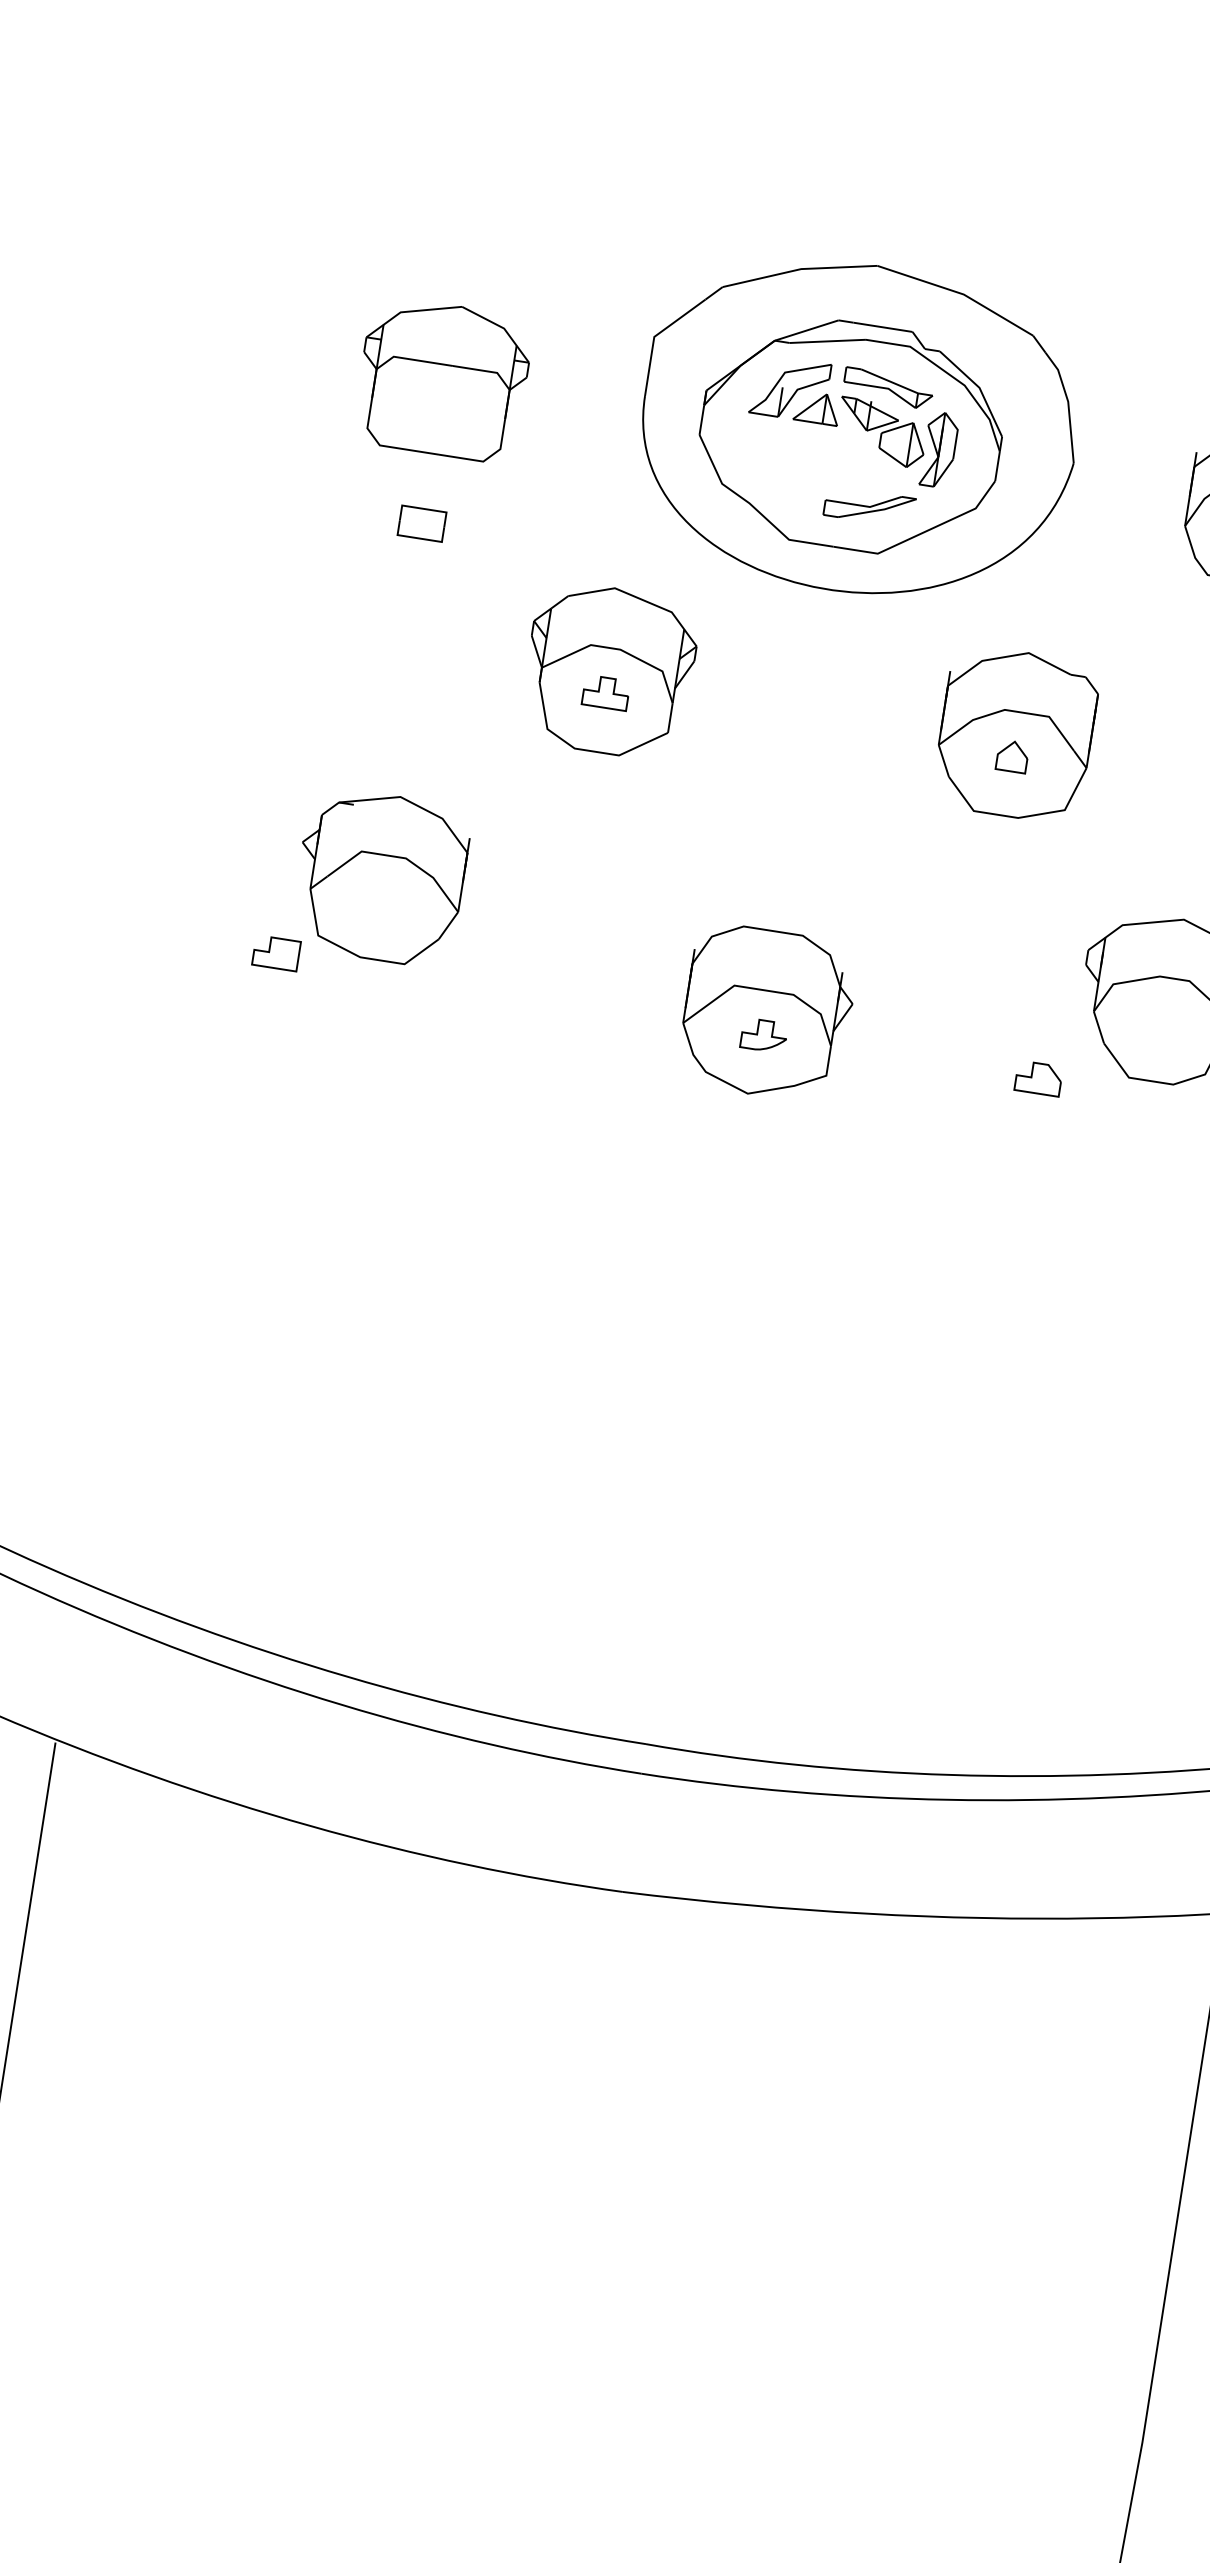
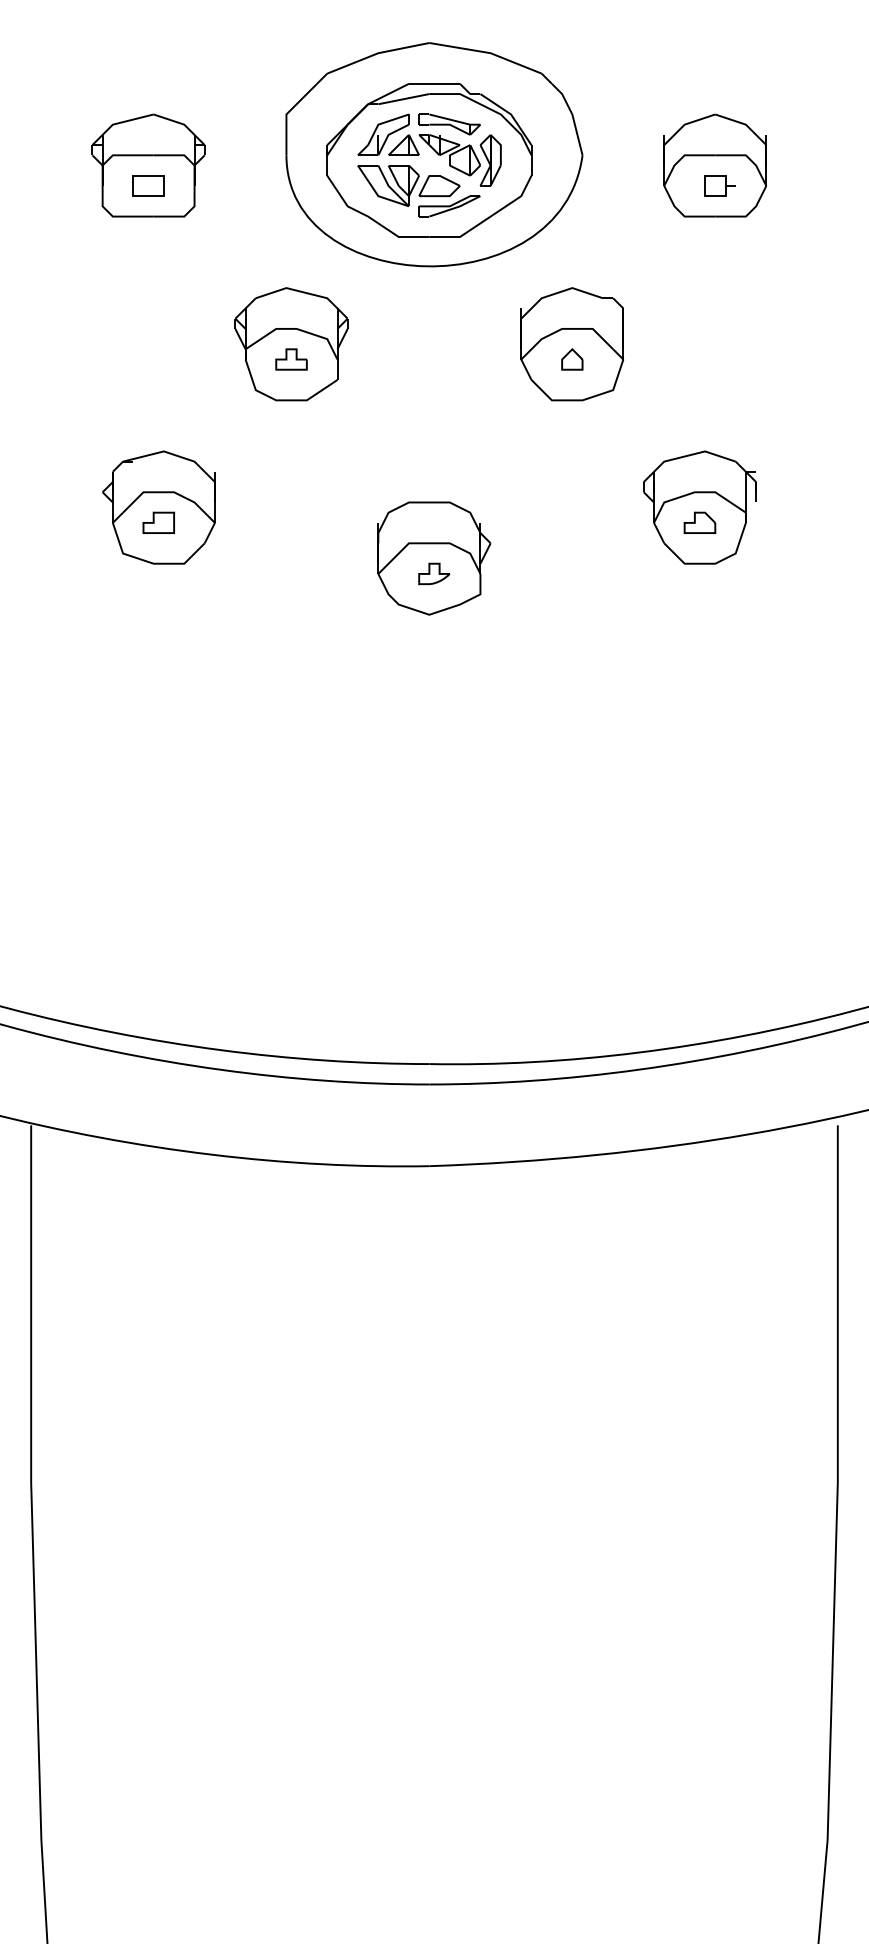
part: (814, 468) -> (408, 186), added
part: (422, 523) -> (148, 185), moved
part: (276, 952) -> (158, 522), moved
part: (1038, 1077) -> (699, 522), moved

